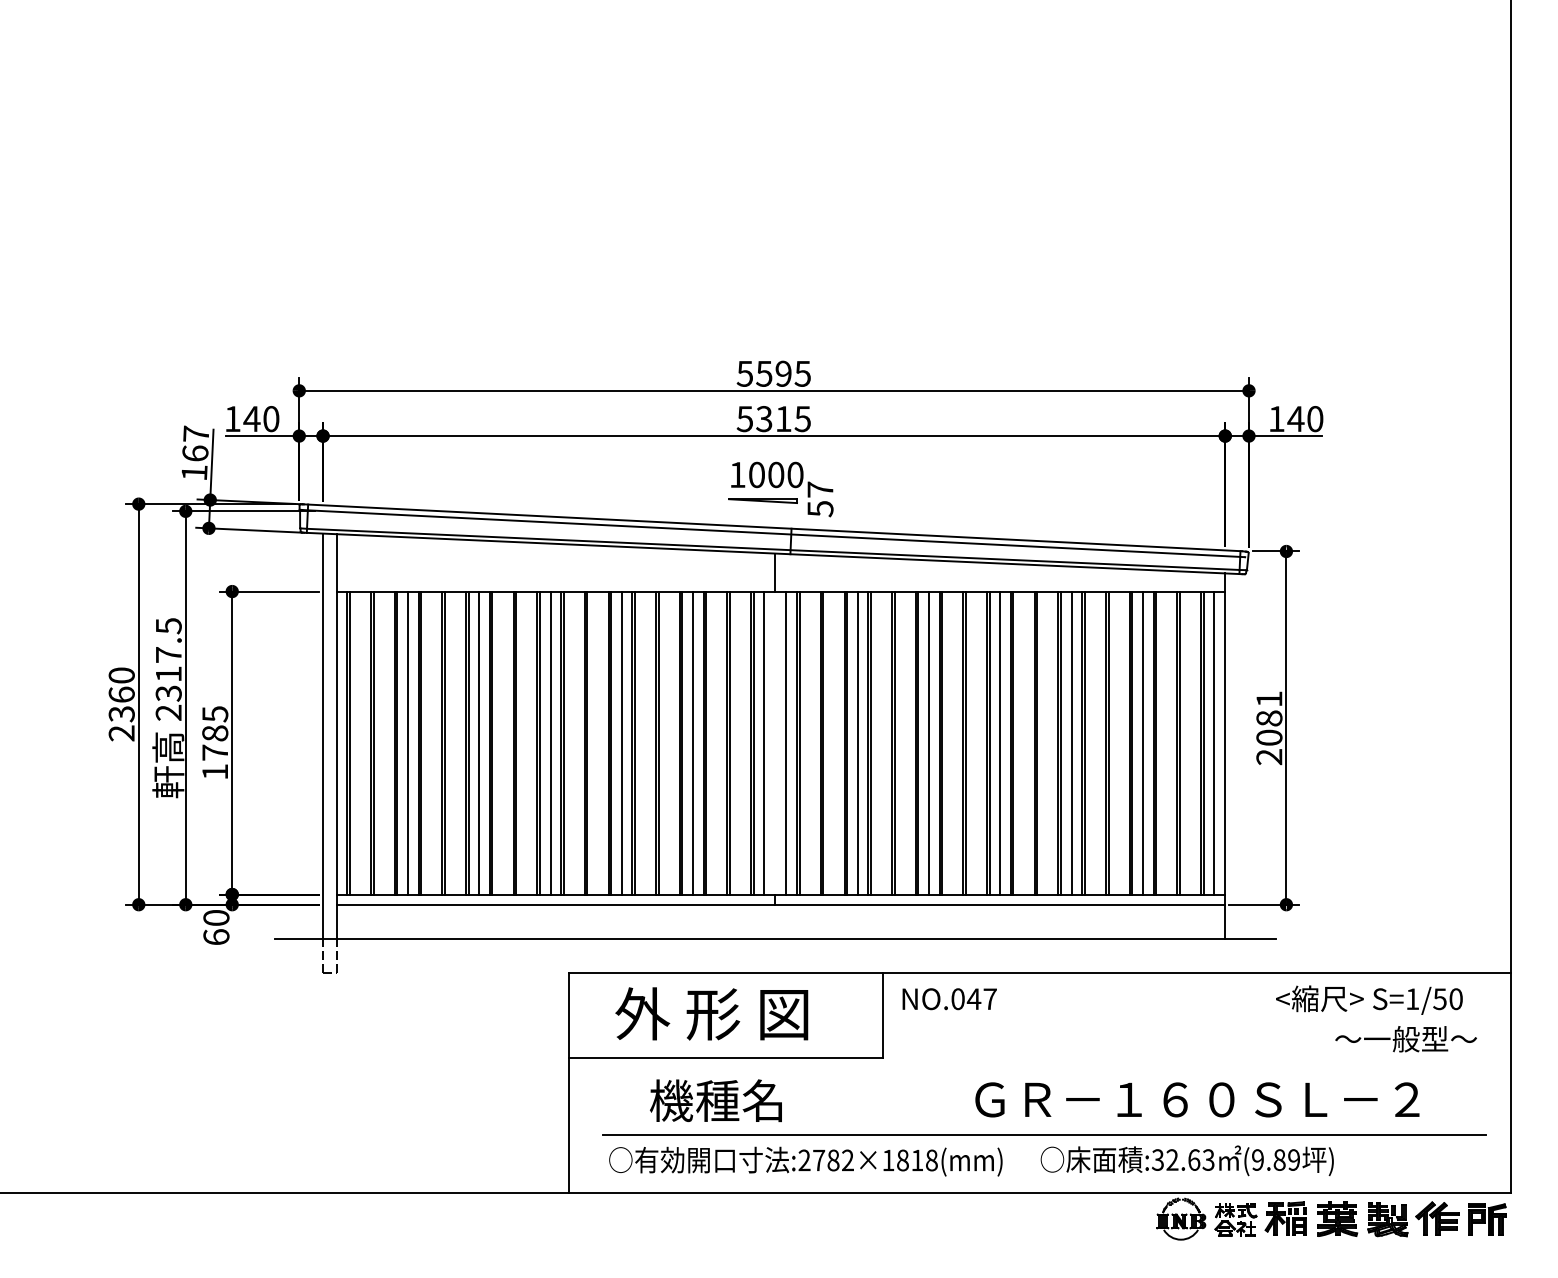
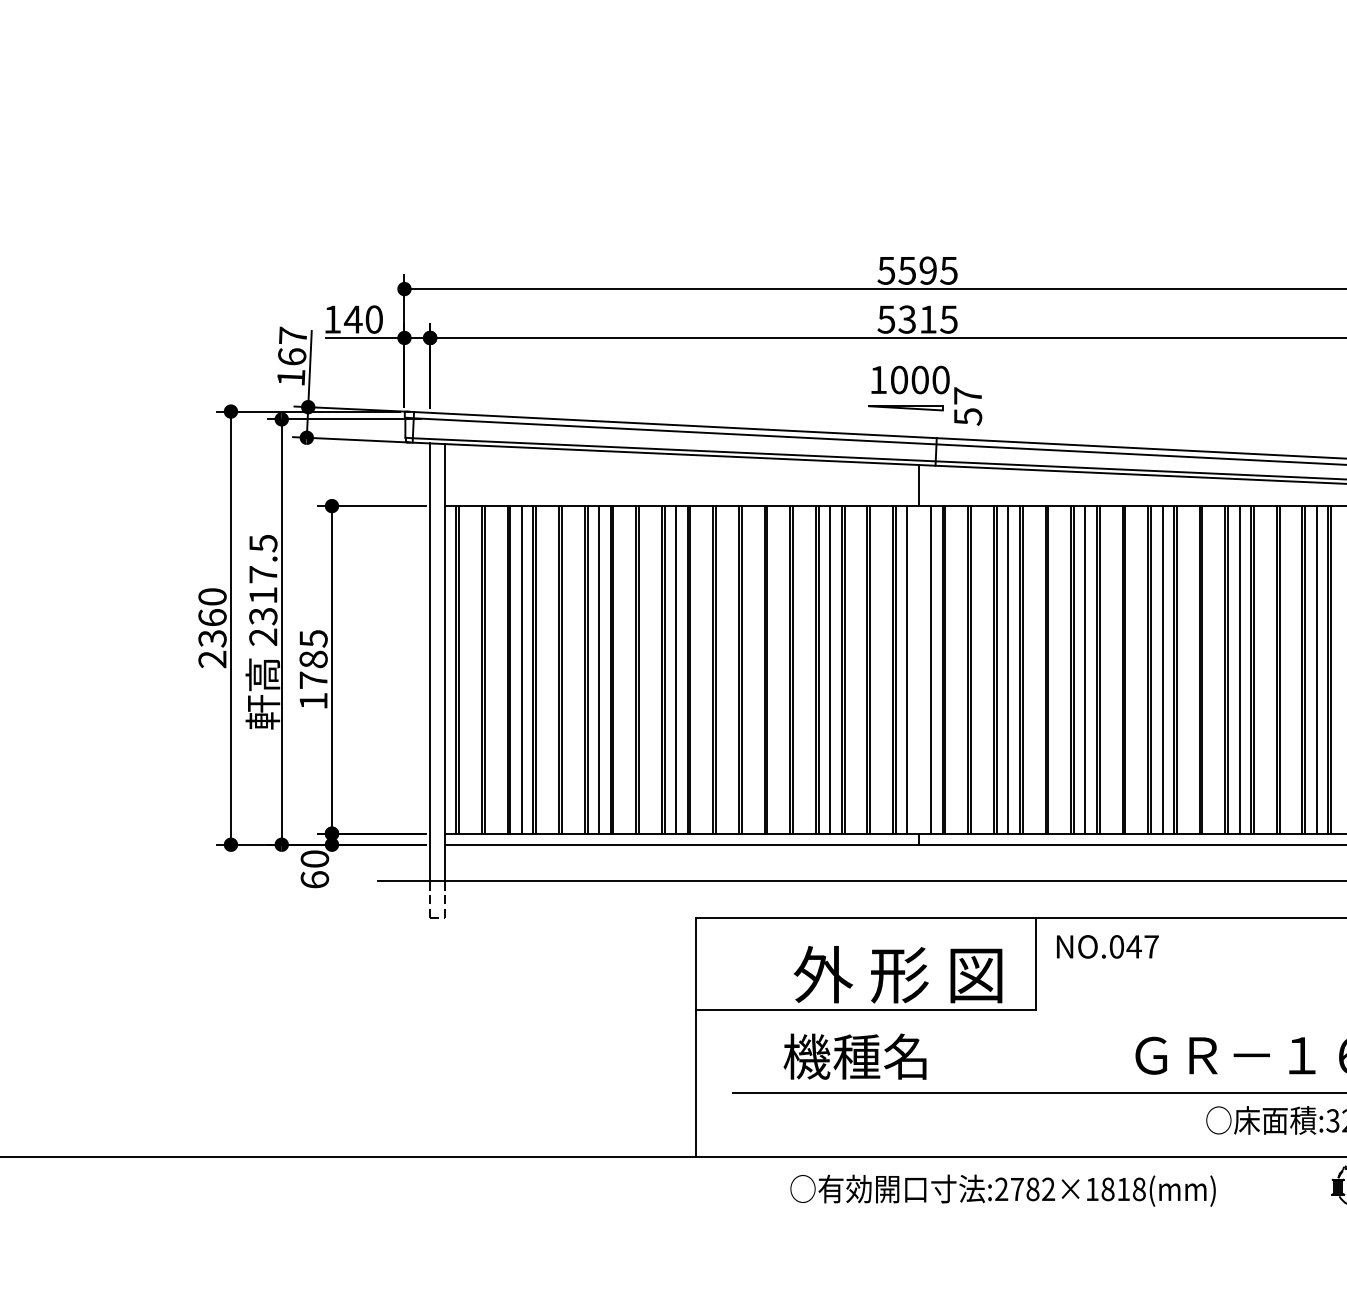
line: (621, 742) -> (752, 669), removed
text: (711, 1013) -> (897, 974), moved
text: (805, 1161) -> (1002, 1190), moved

